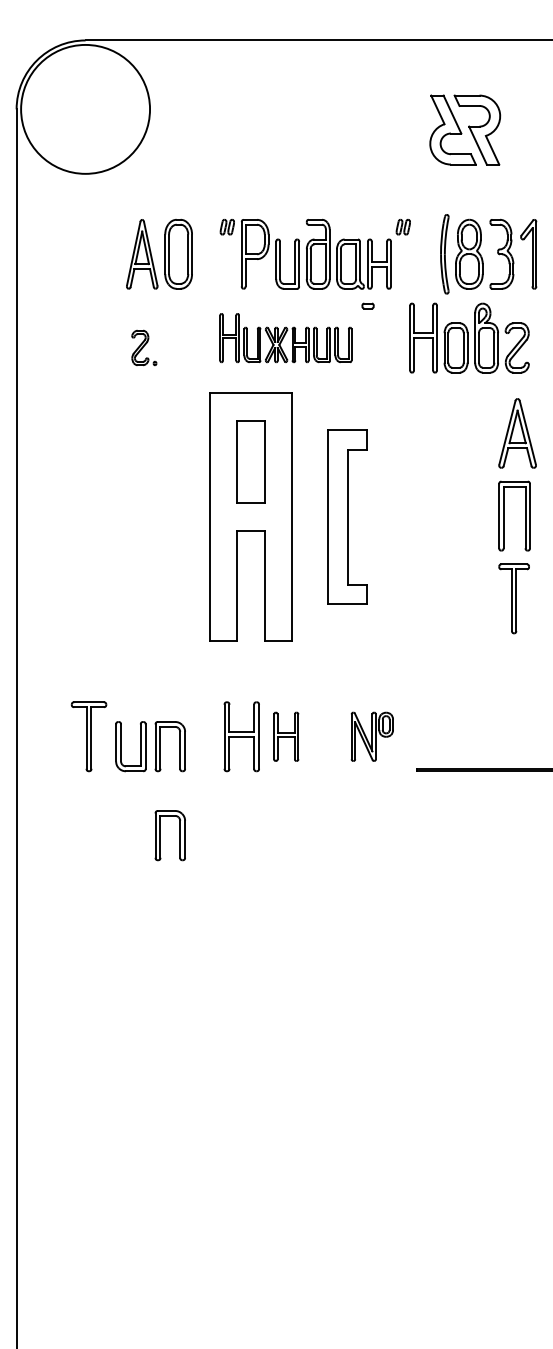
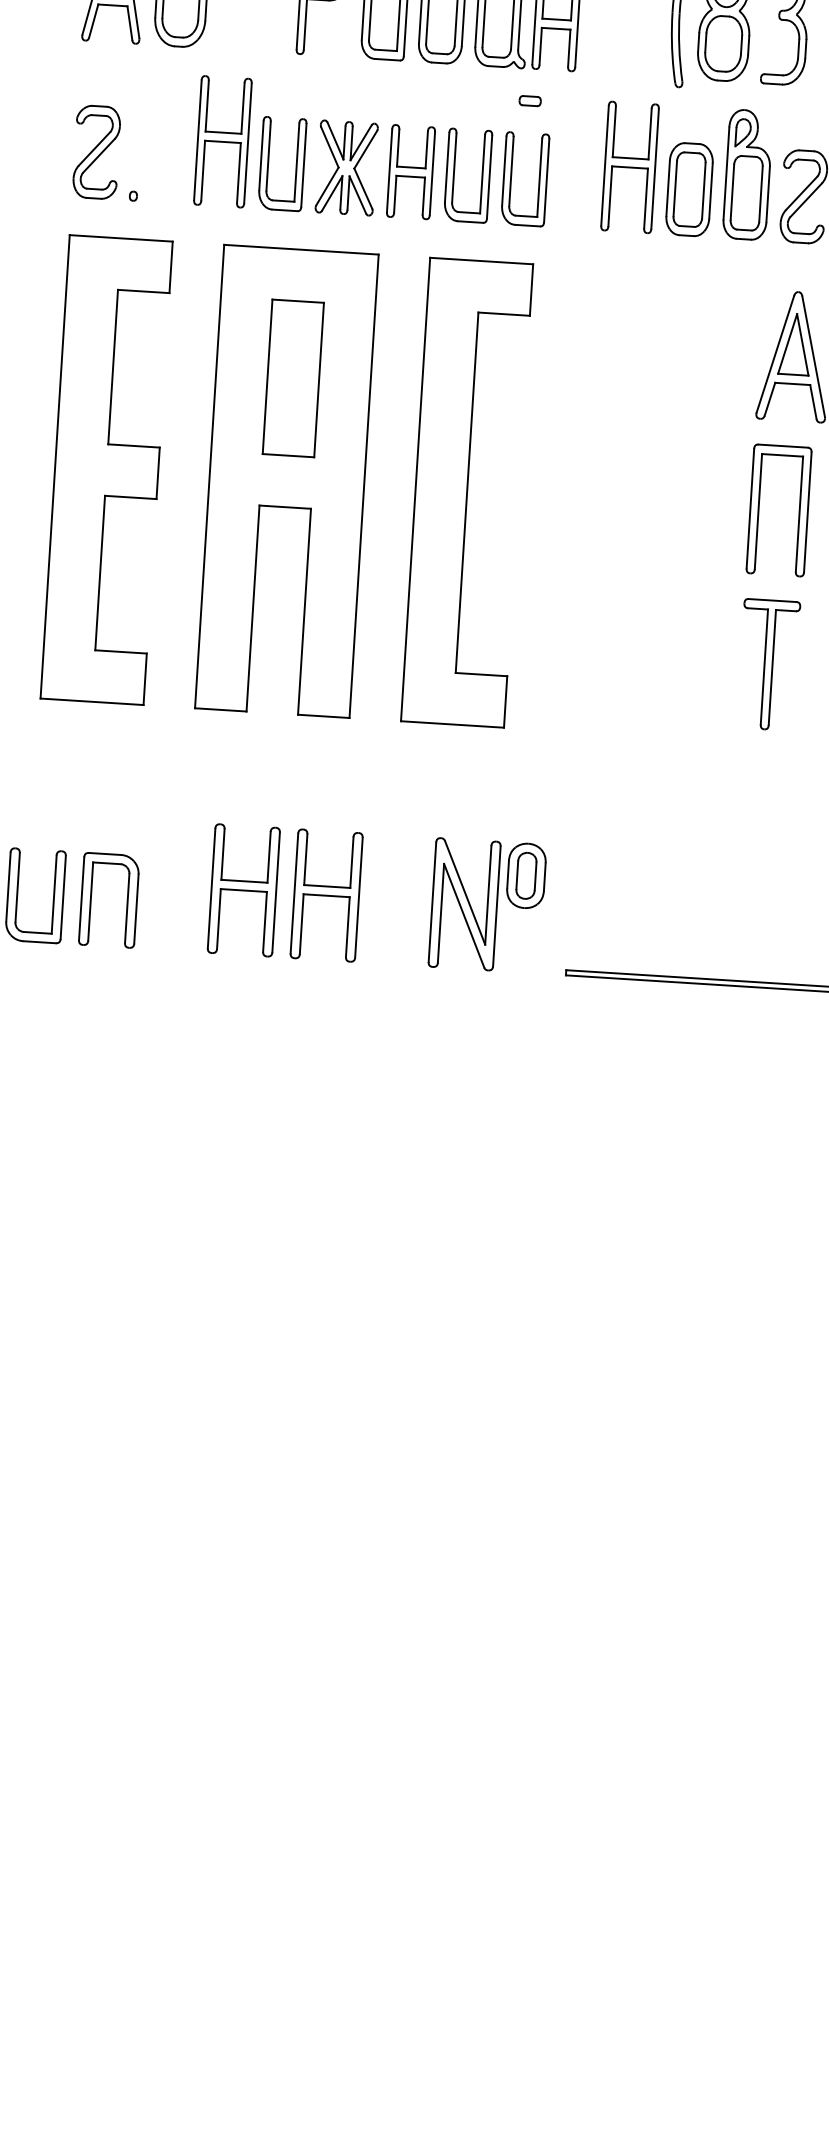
part: (285, 337) -> (372, 150), size x1.43
part: (144, 347) -> (107, 152), size x1.43
part: (154, 516) -> (106, 468), added
part: (347, 516) -> (467, 491), size x1.43
part: (286, 736) -> (327, 895), size x1.43
part: (372, 736) -> (487, 905), size x1.43
part: (160, 835) -> (80, 1065), removed

